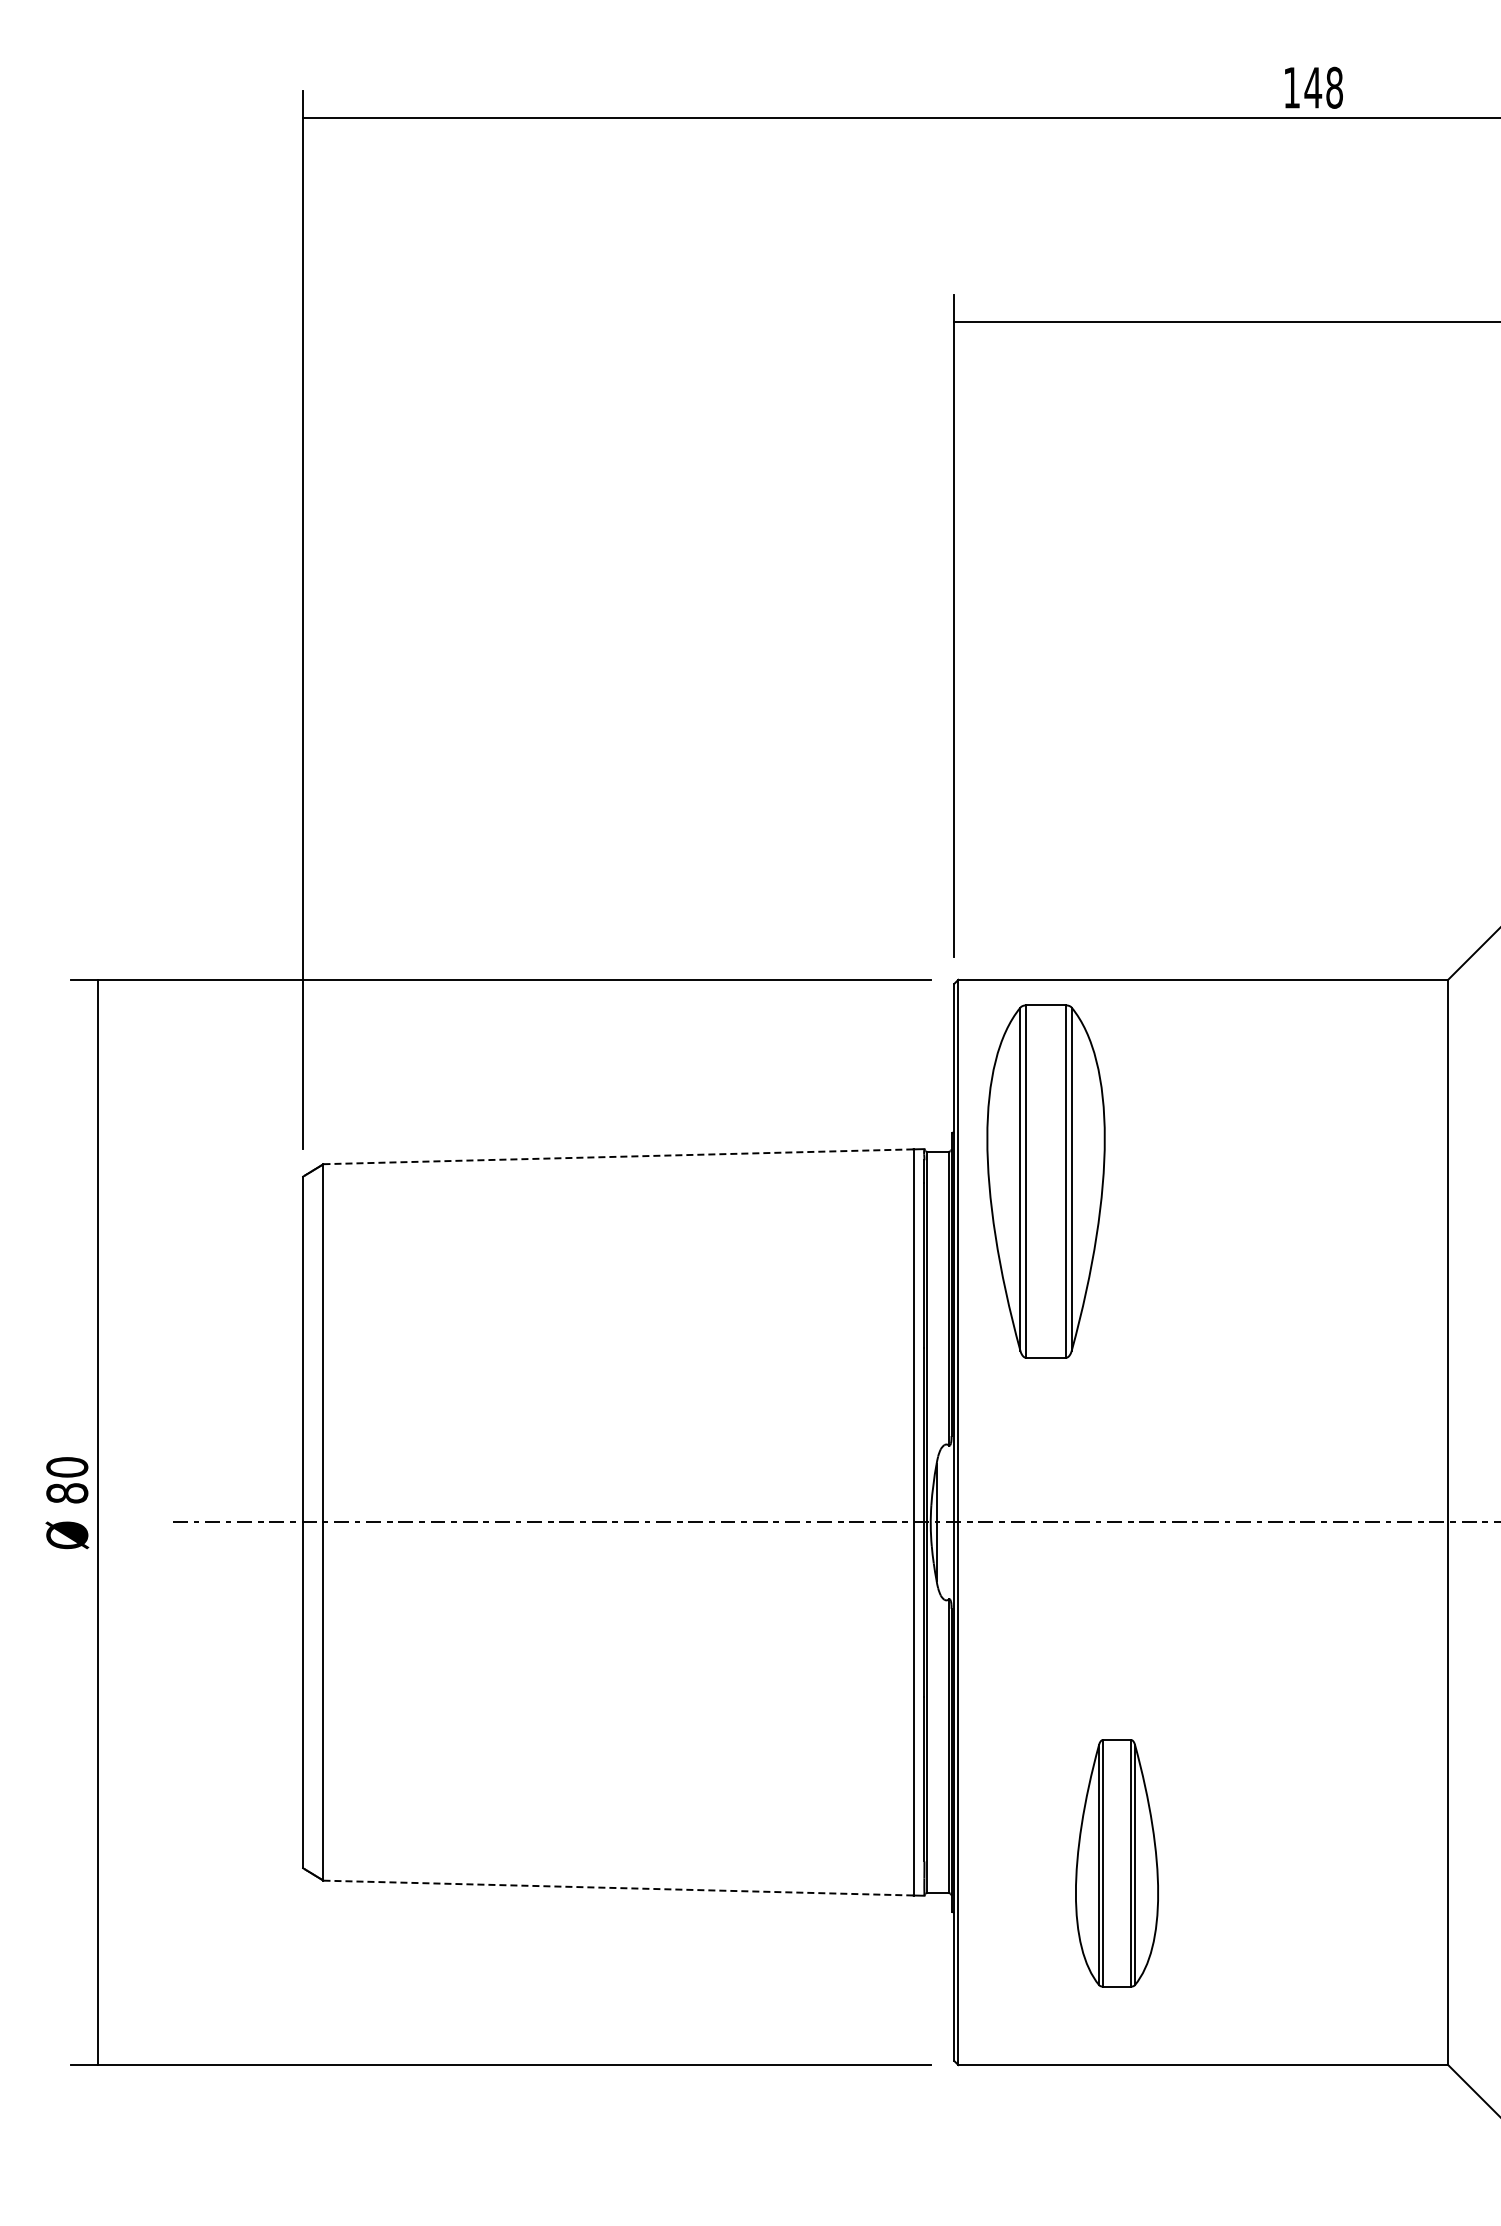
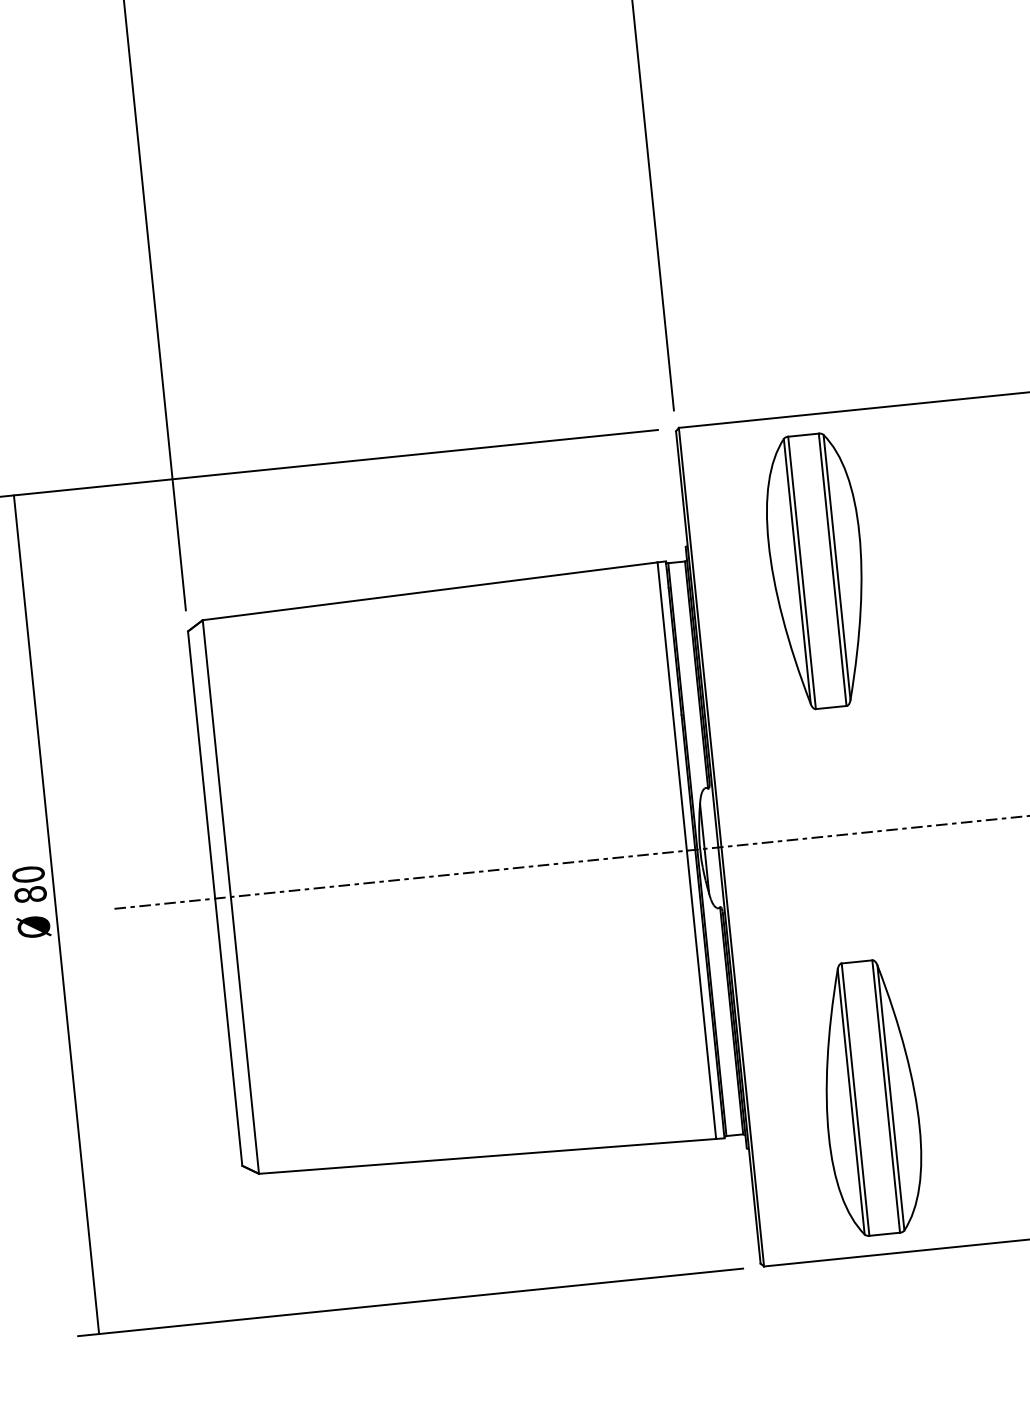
line: (619, 1156) -> (430, 591), dashed -> solid
part: (1045, 1181) -> (816, 571), moved
part: (1116, 1863) -> (870, 1098), size x1.43
line: (619, 1888) -> (488, 1156), dashed -> solid

